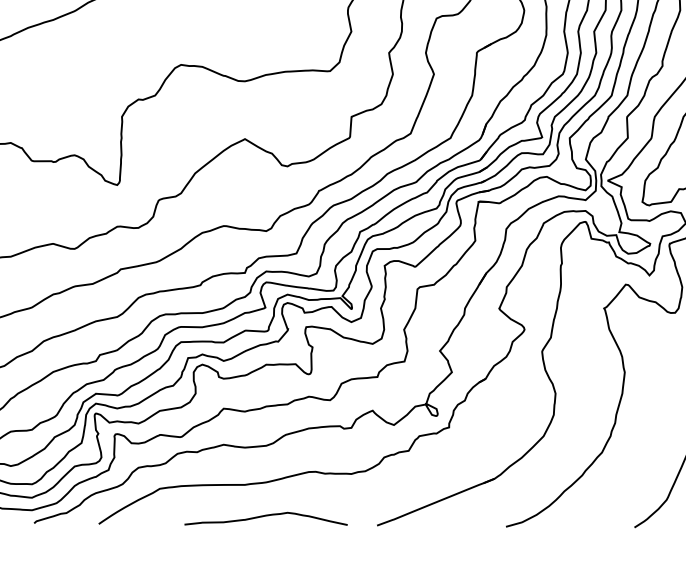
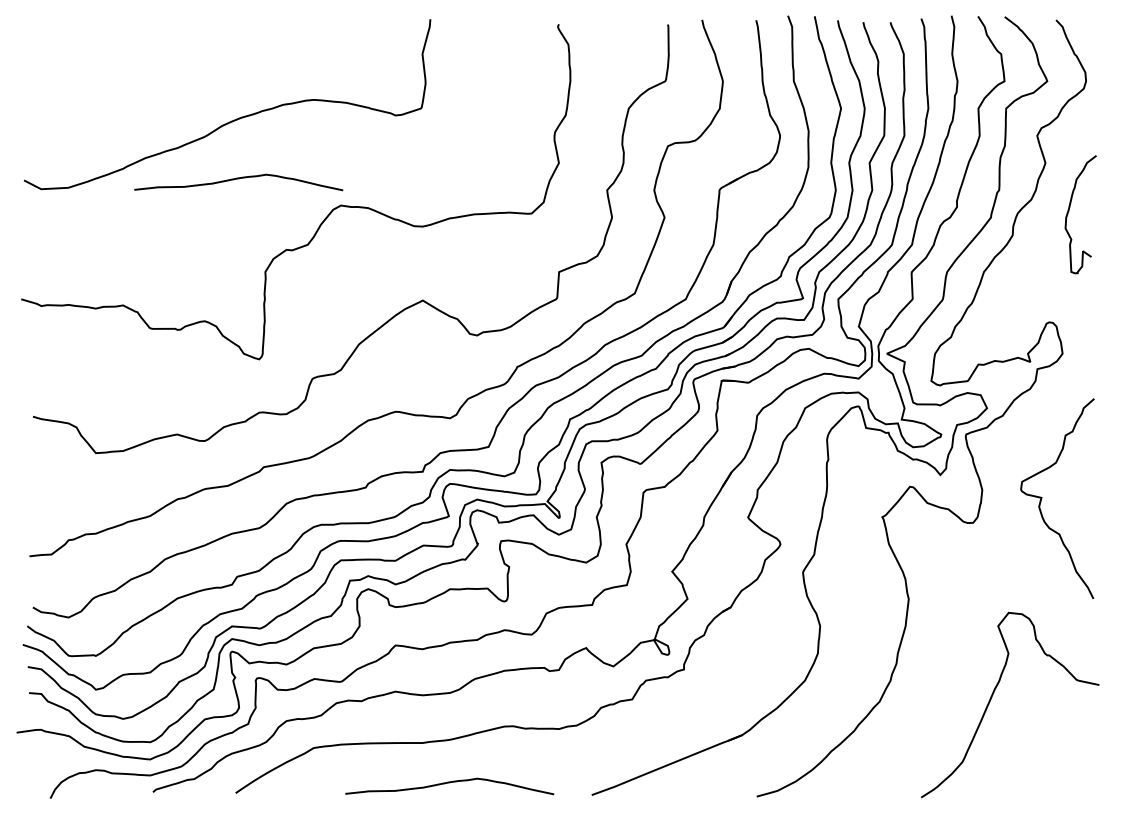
curve: (100, 44) -> (238, 179), added

